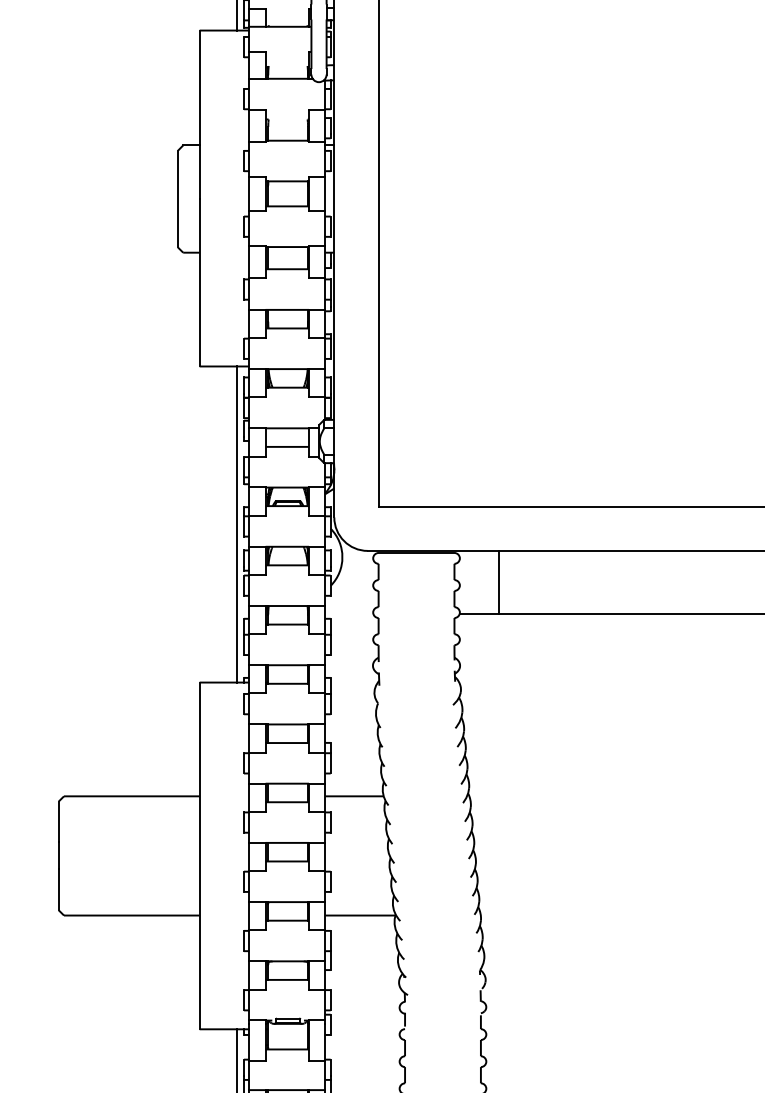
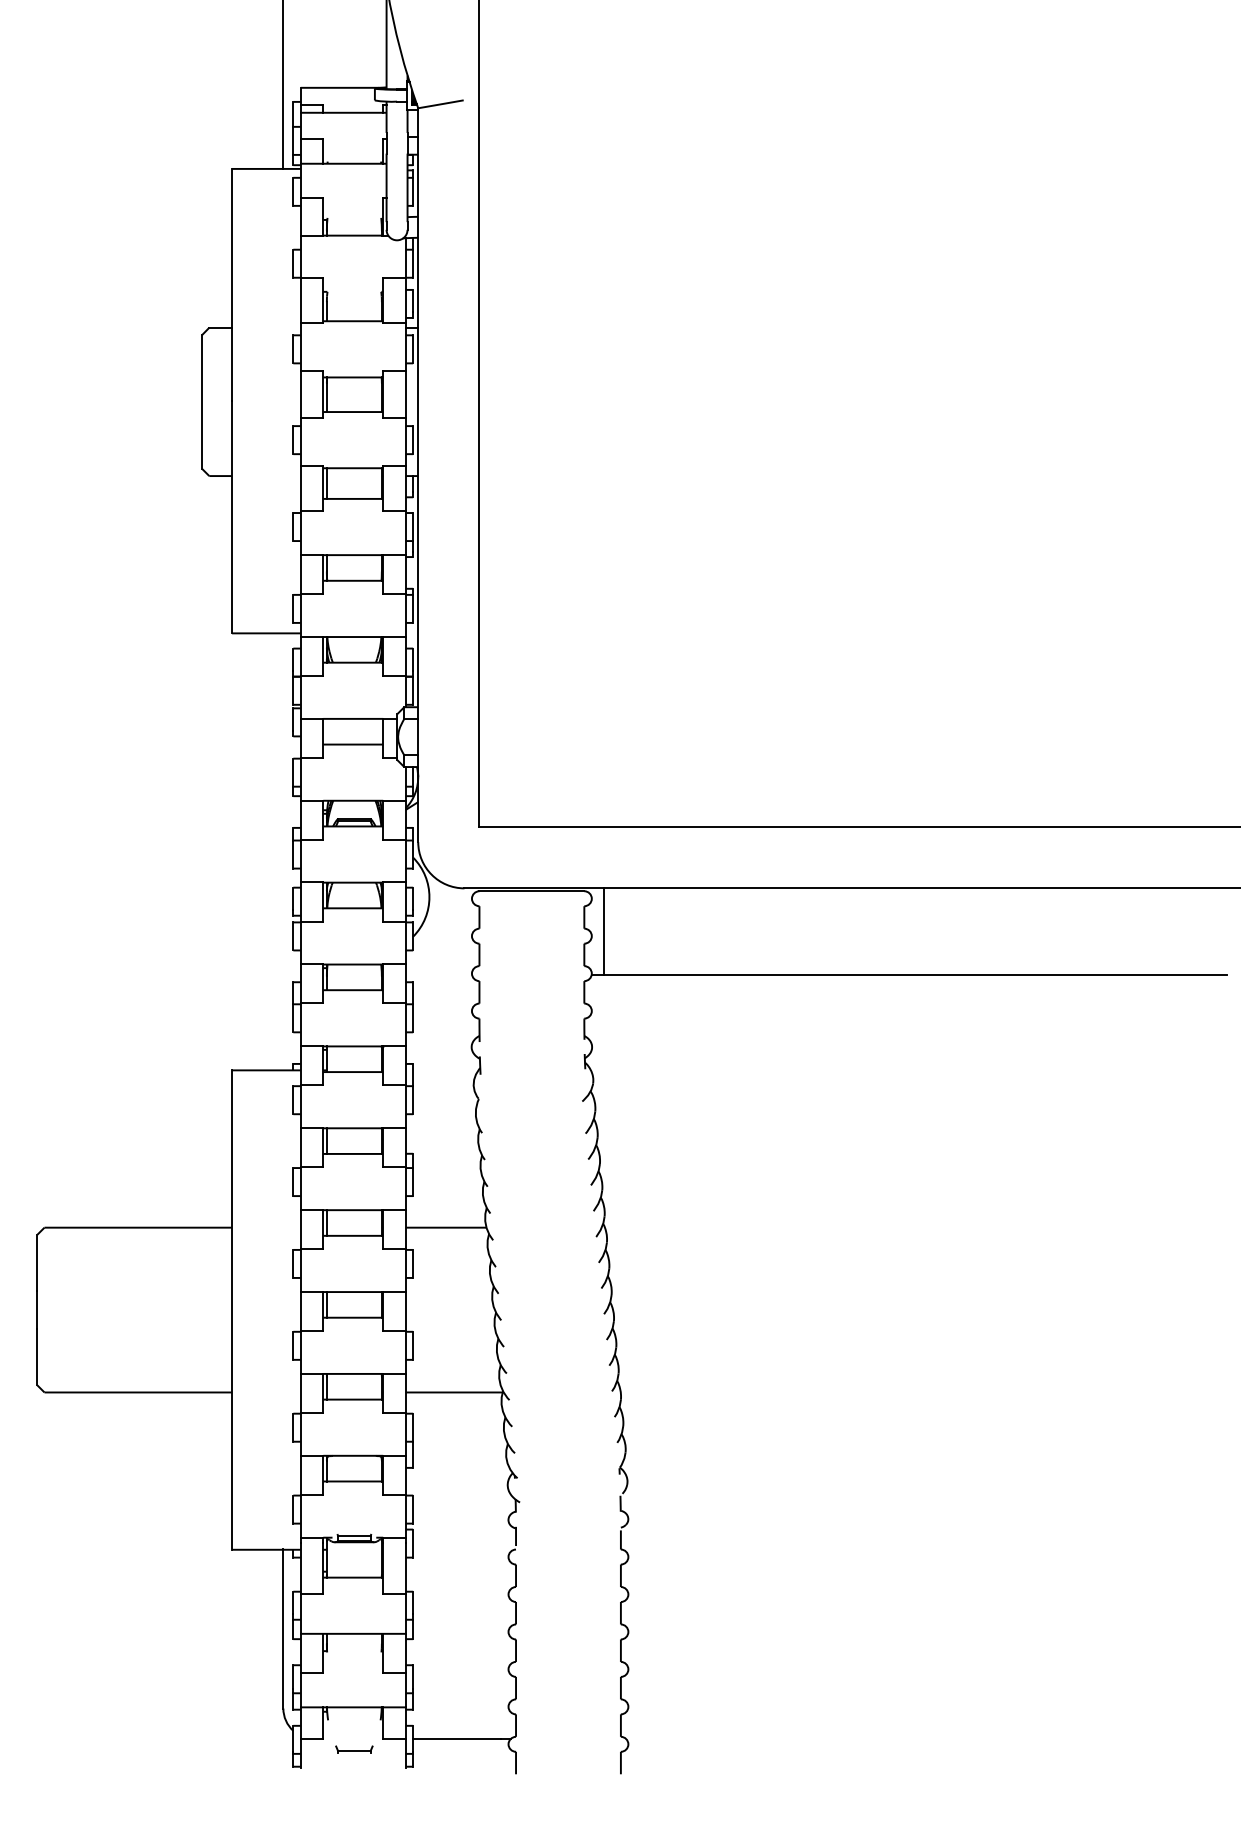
line: (236, 524) -> (283, 851), removed
line: (498, 582) -> (603, 931), moved

